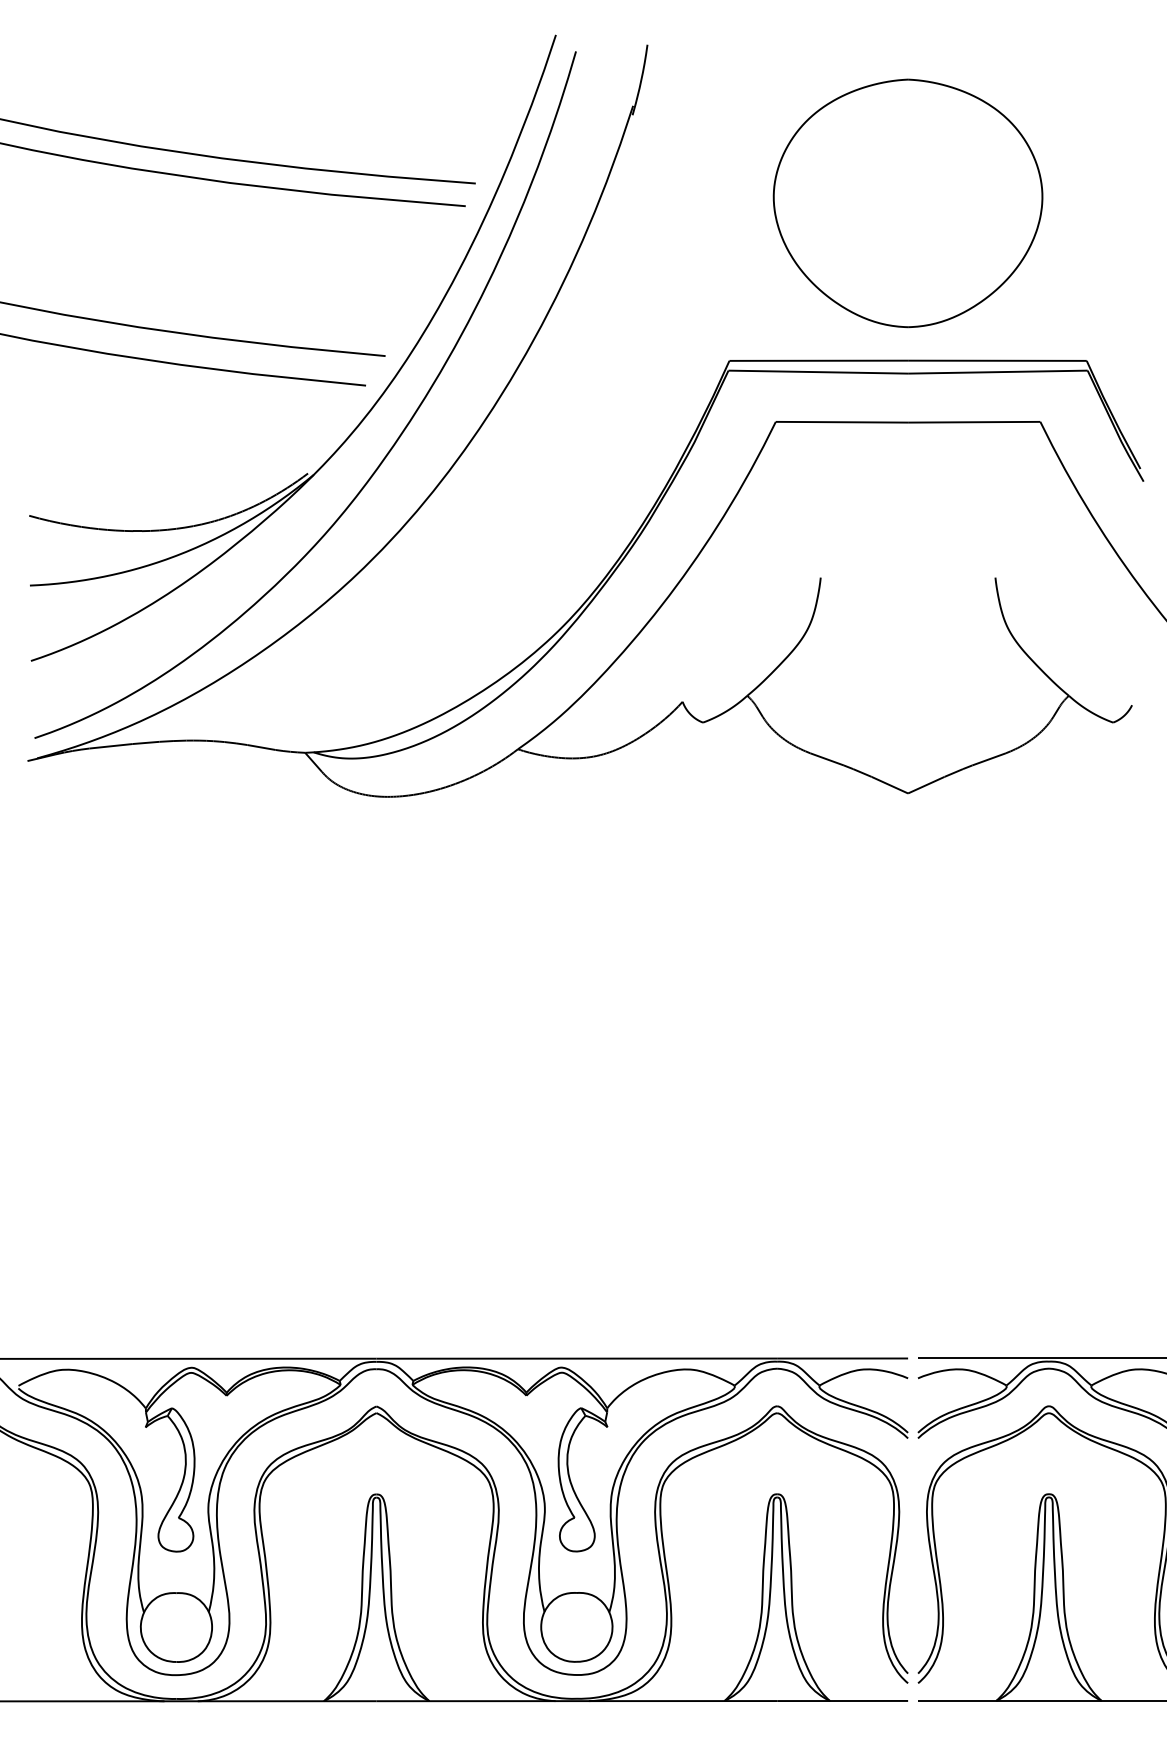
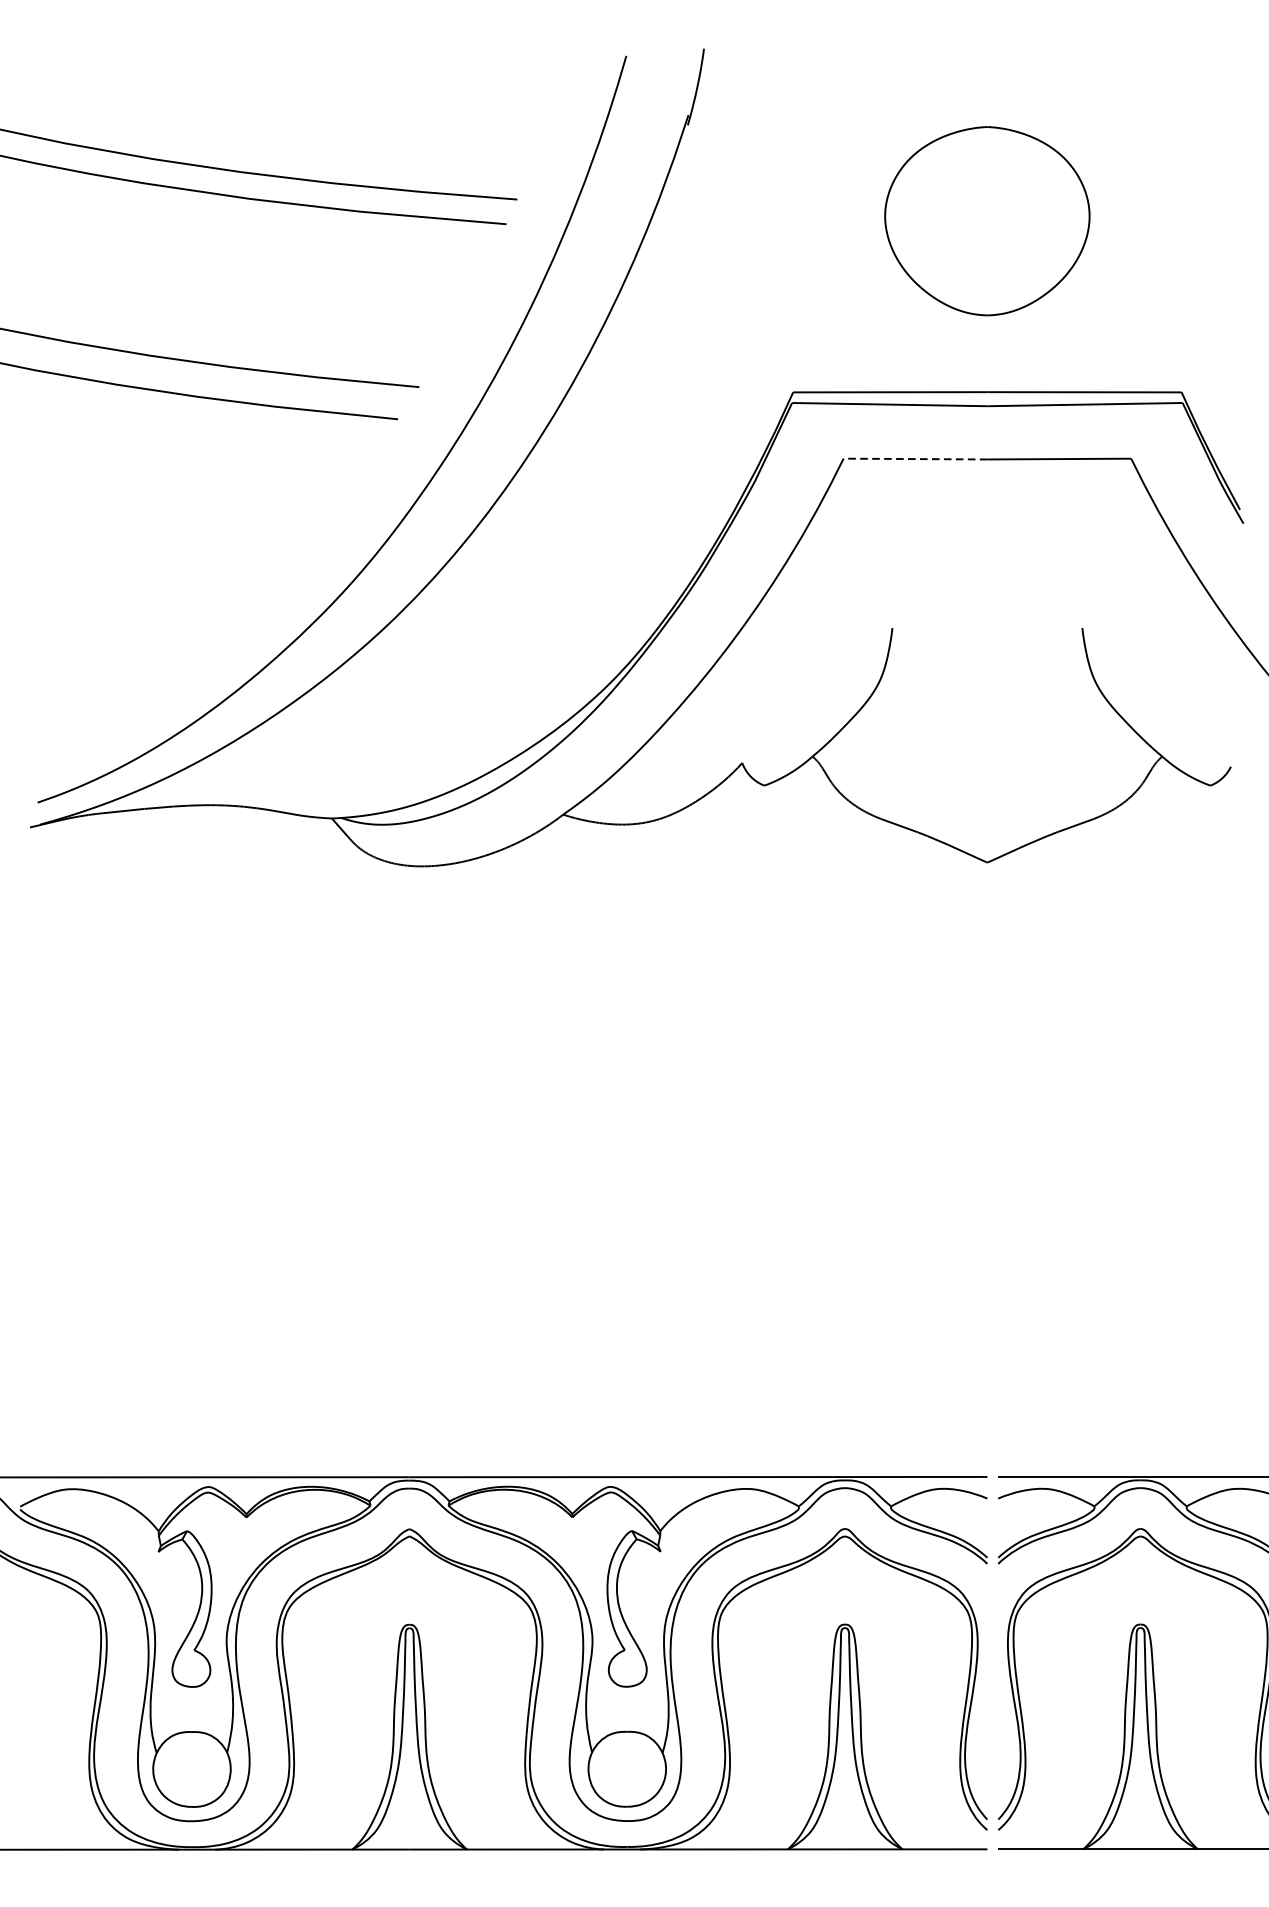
part: (907, 203) -> (986, 221), size x0.7
part: (370, 408) -> (402, 444), removed
line: (841, 422) -> (914, 459), solid -> dashed

